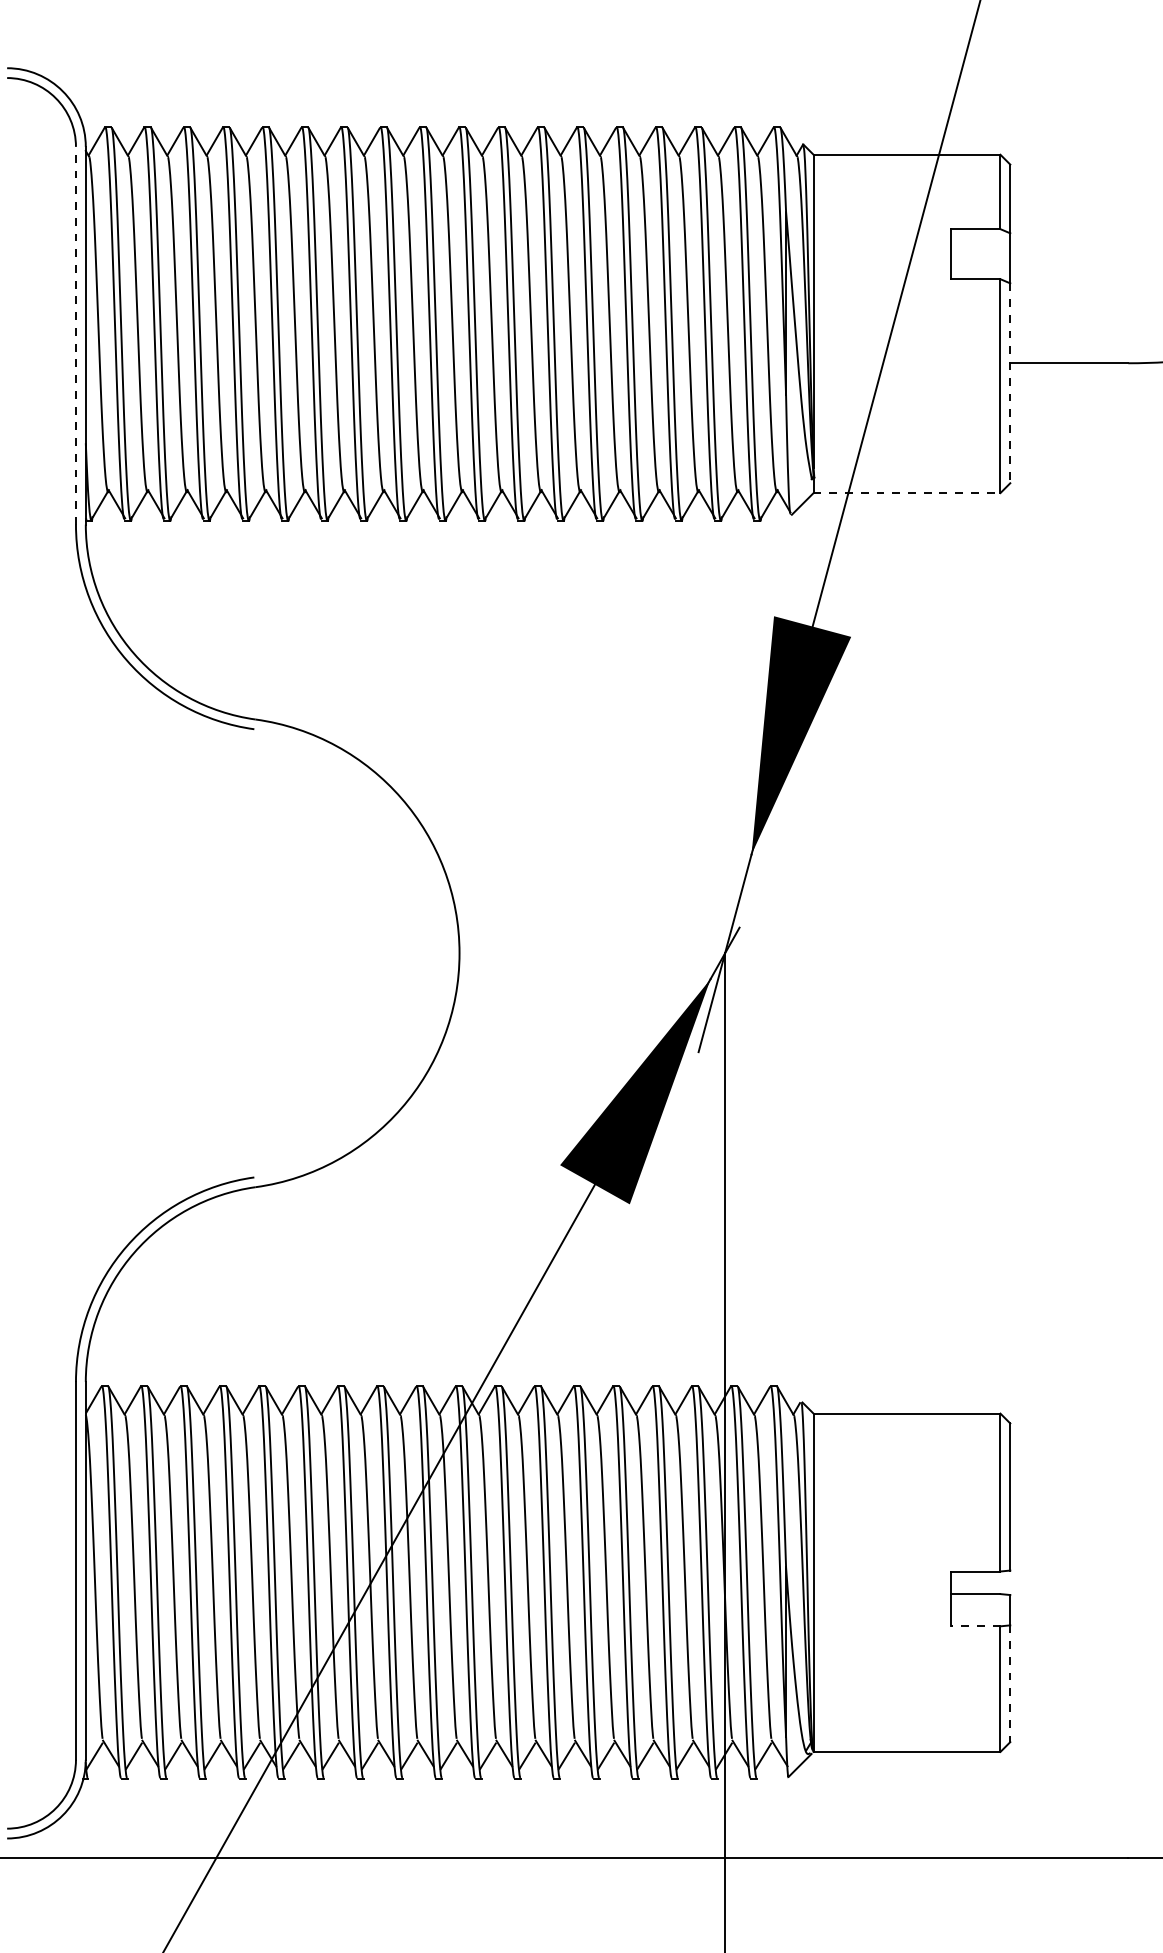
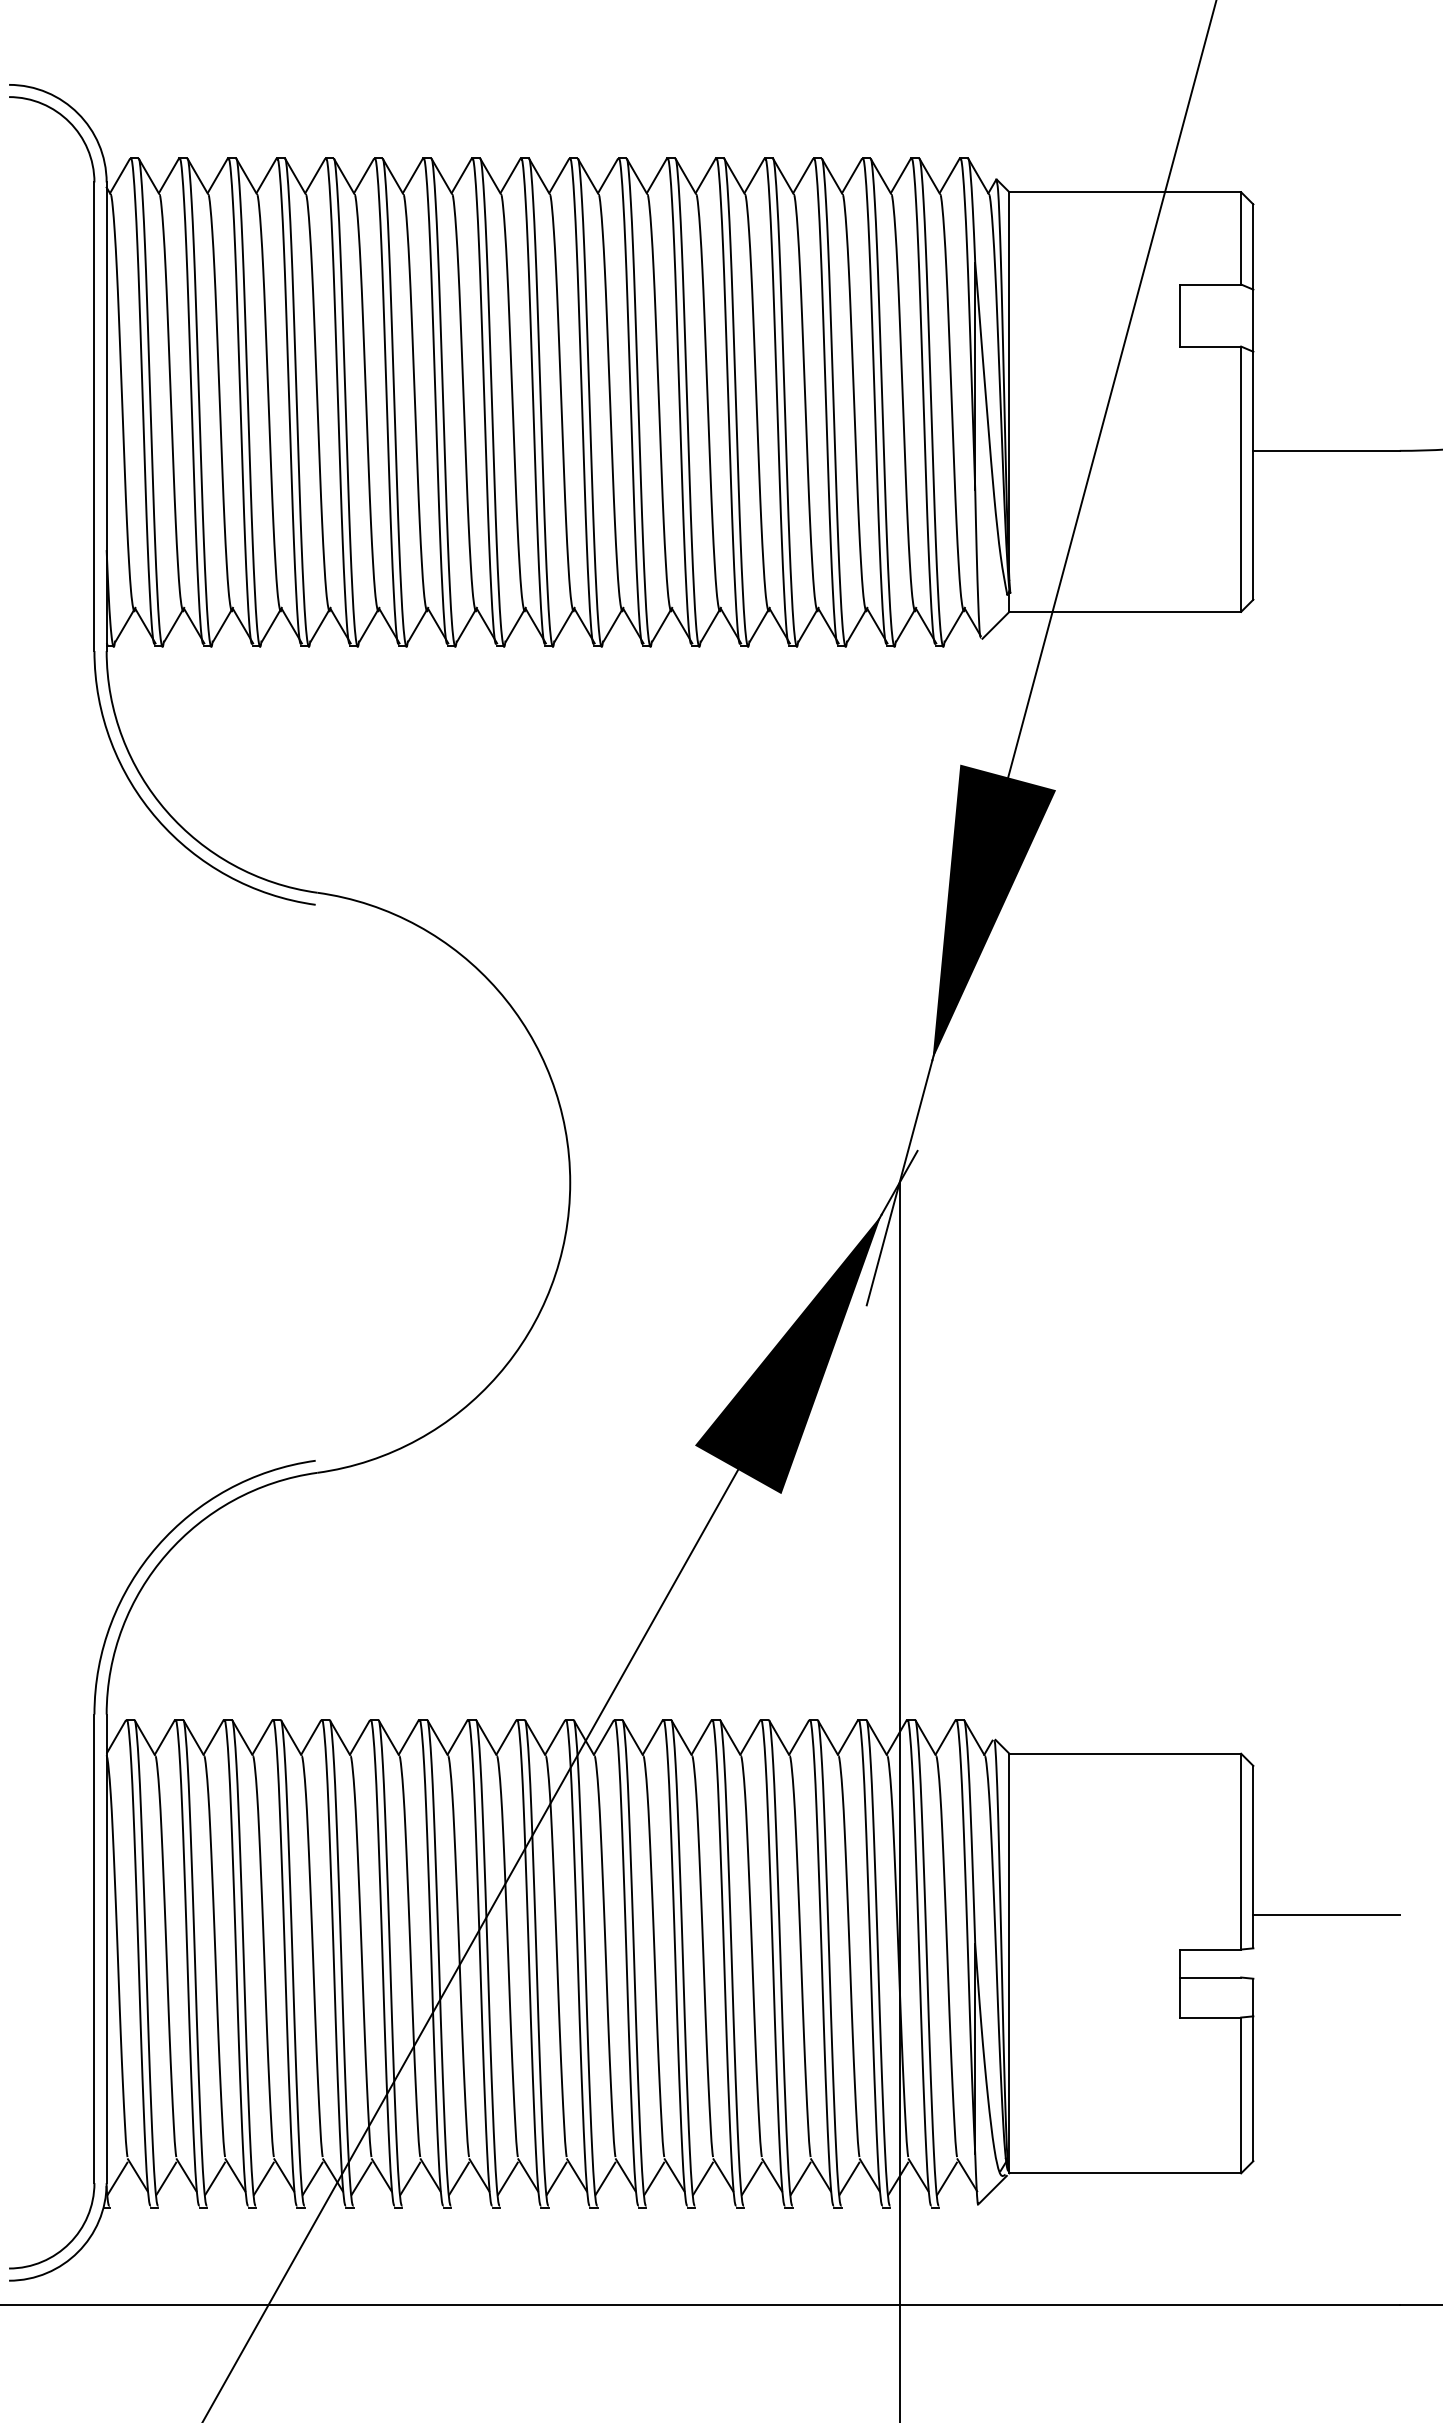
line: (76, 335) -> (94, 416), dashed -> solid
line: (1010, 383) -> (1253, 475), dashed -> solid
line: (907, 492) -> (1125, 611), dashed -> solid
line: (1069, 1543) -> (1326, 1914), added
line: (975, 1626) -> (1210, 2017), dashed -> solid
line: (1010, 1684) -> (1253, 2089), dashed -> solid

